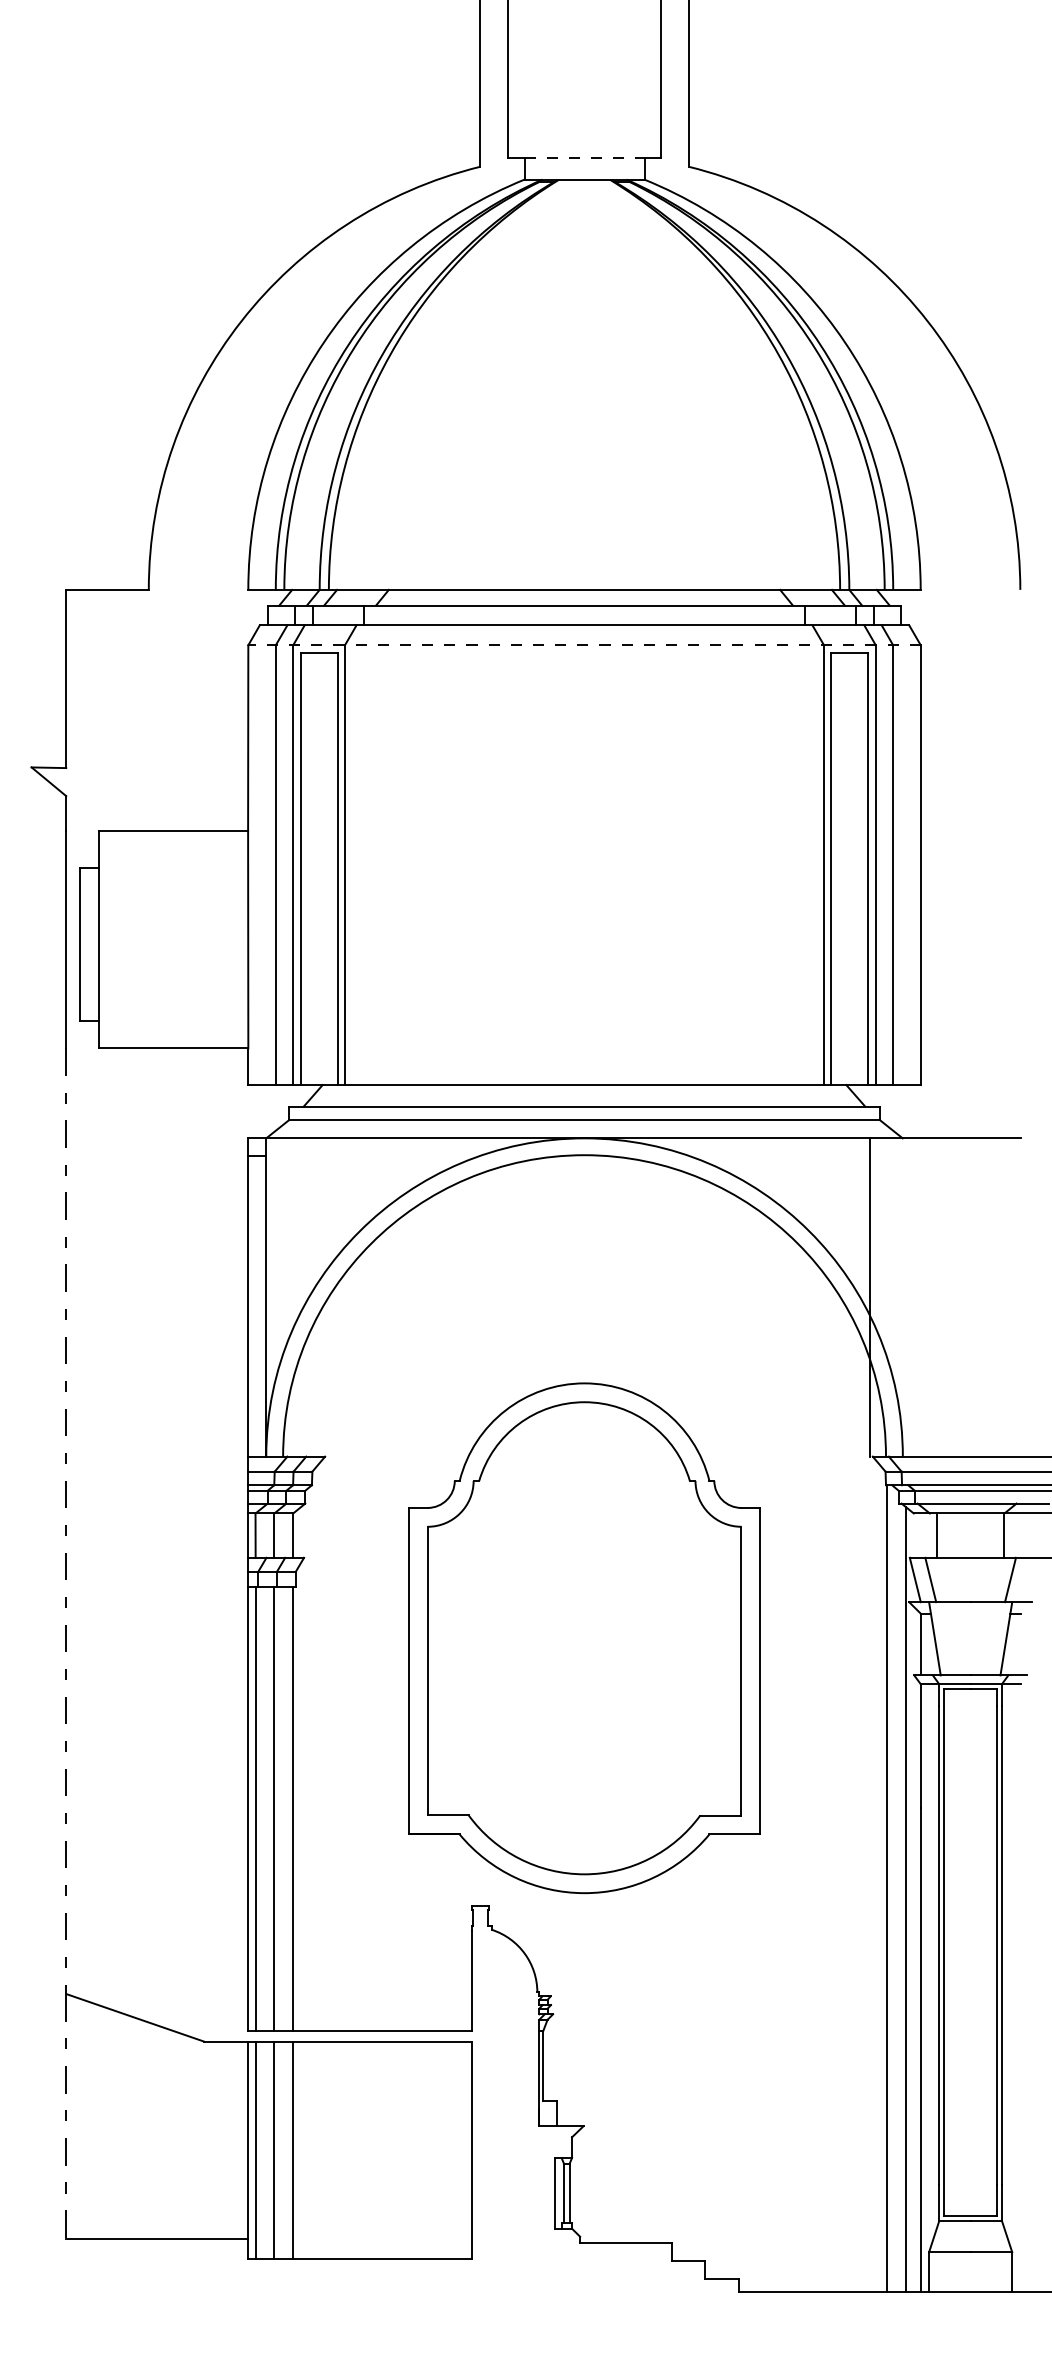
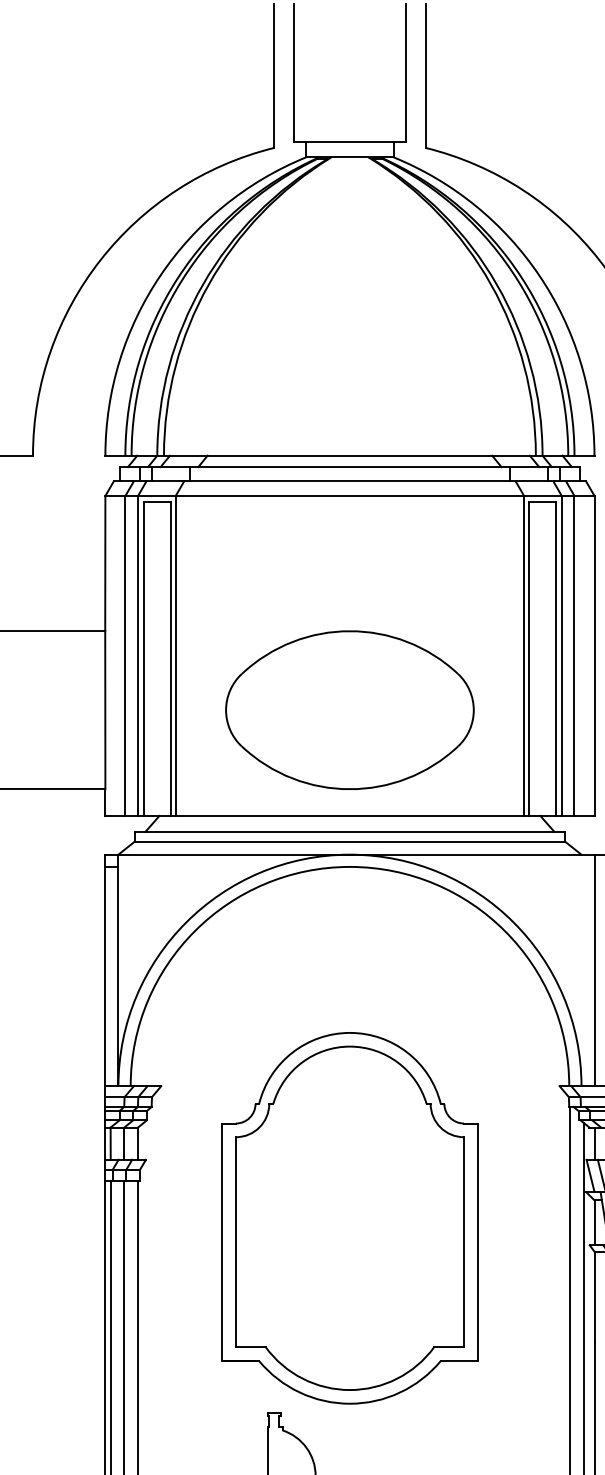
line: (585, 158) -> (350, 141), dashed -> solid
line: (584, 645) -> (349, 496), dashed -> solid
part: (584, 939) -> (349, 710), added
line: (869, 1297) -> (594, 970), moved
line: (920, 1535) -> (594, 1143), added

